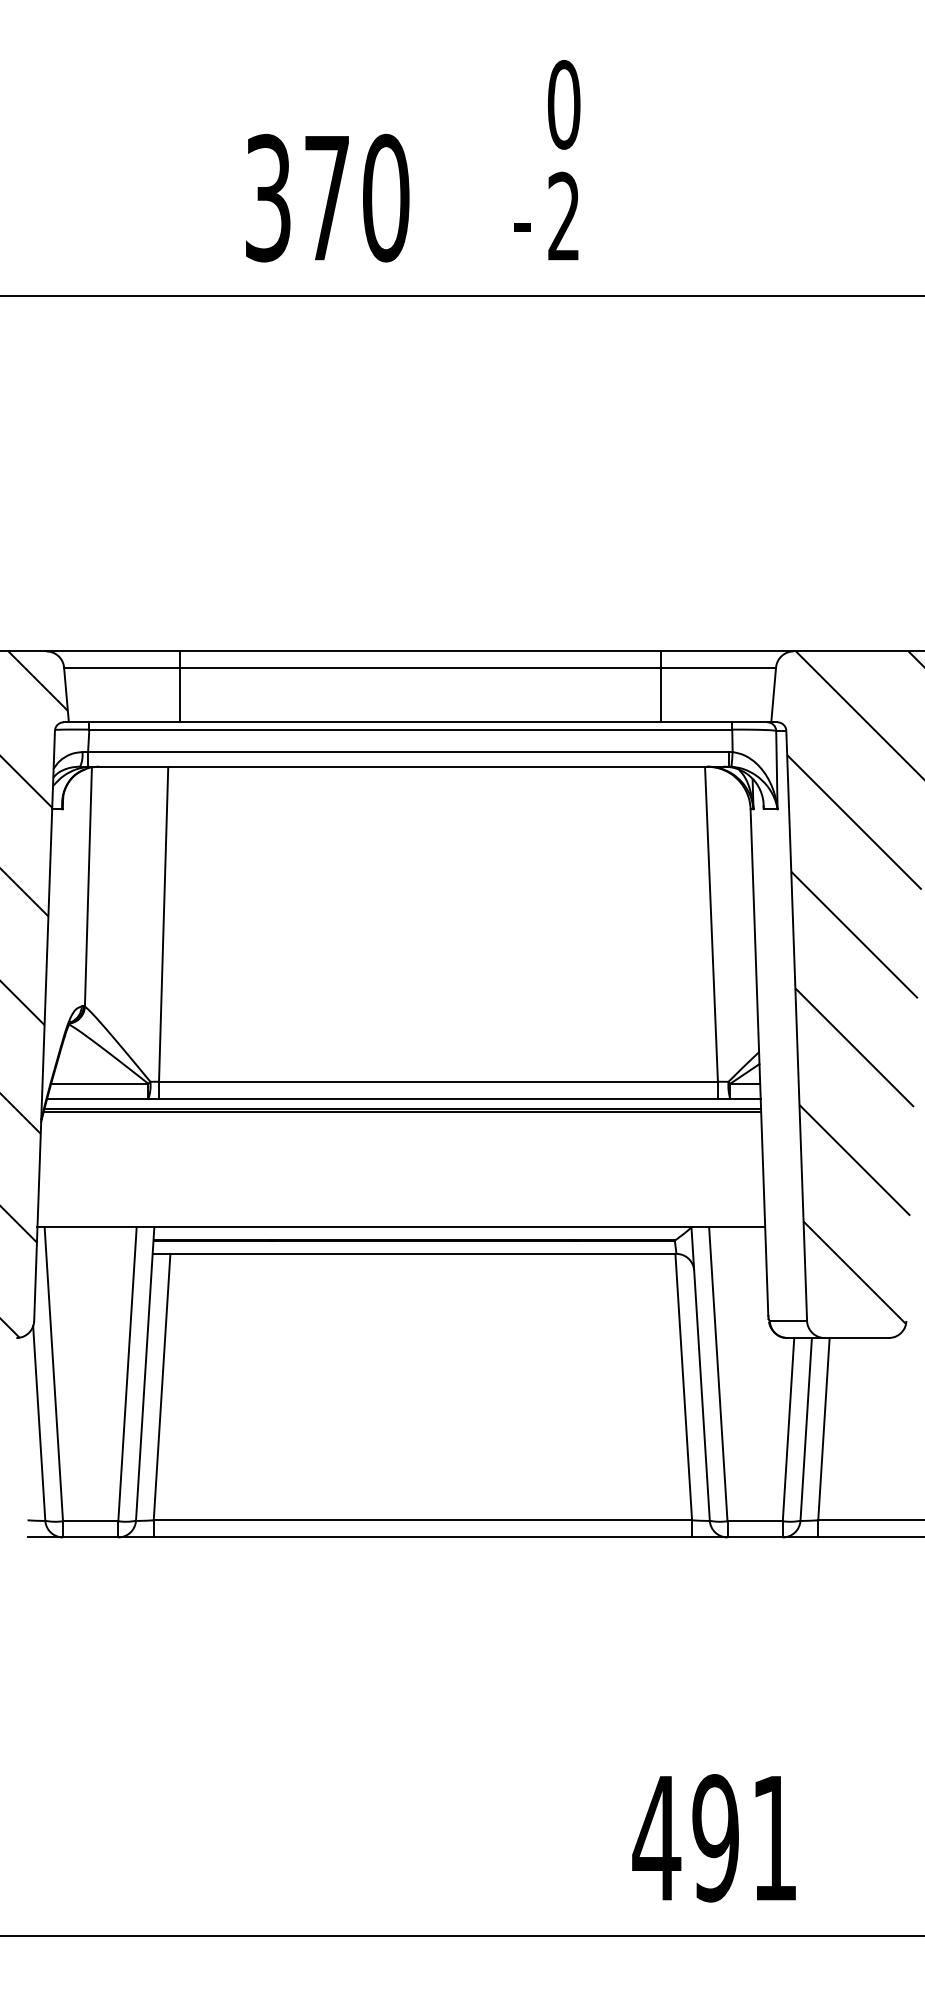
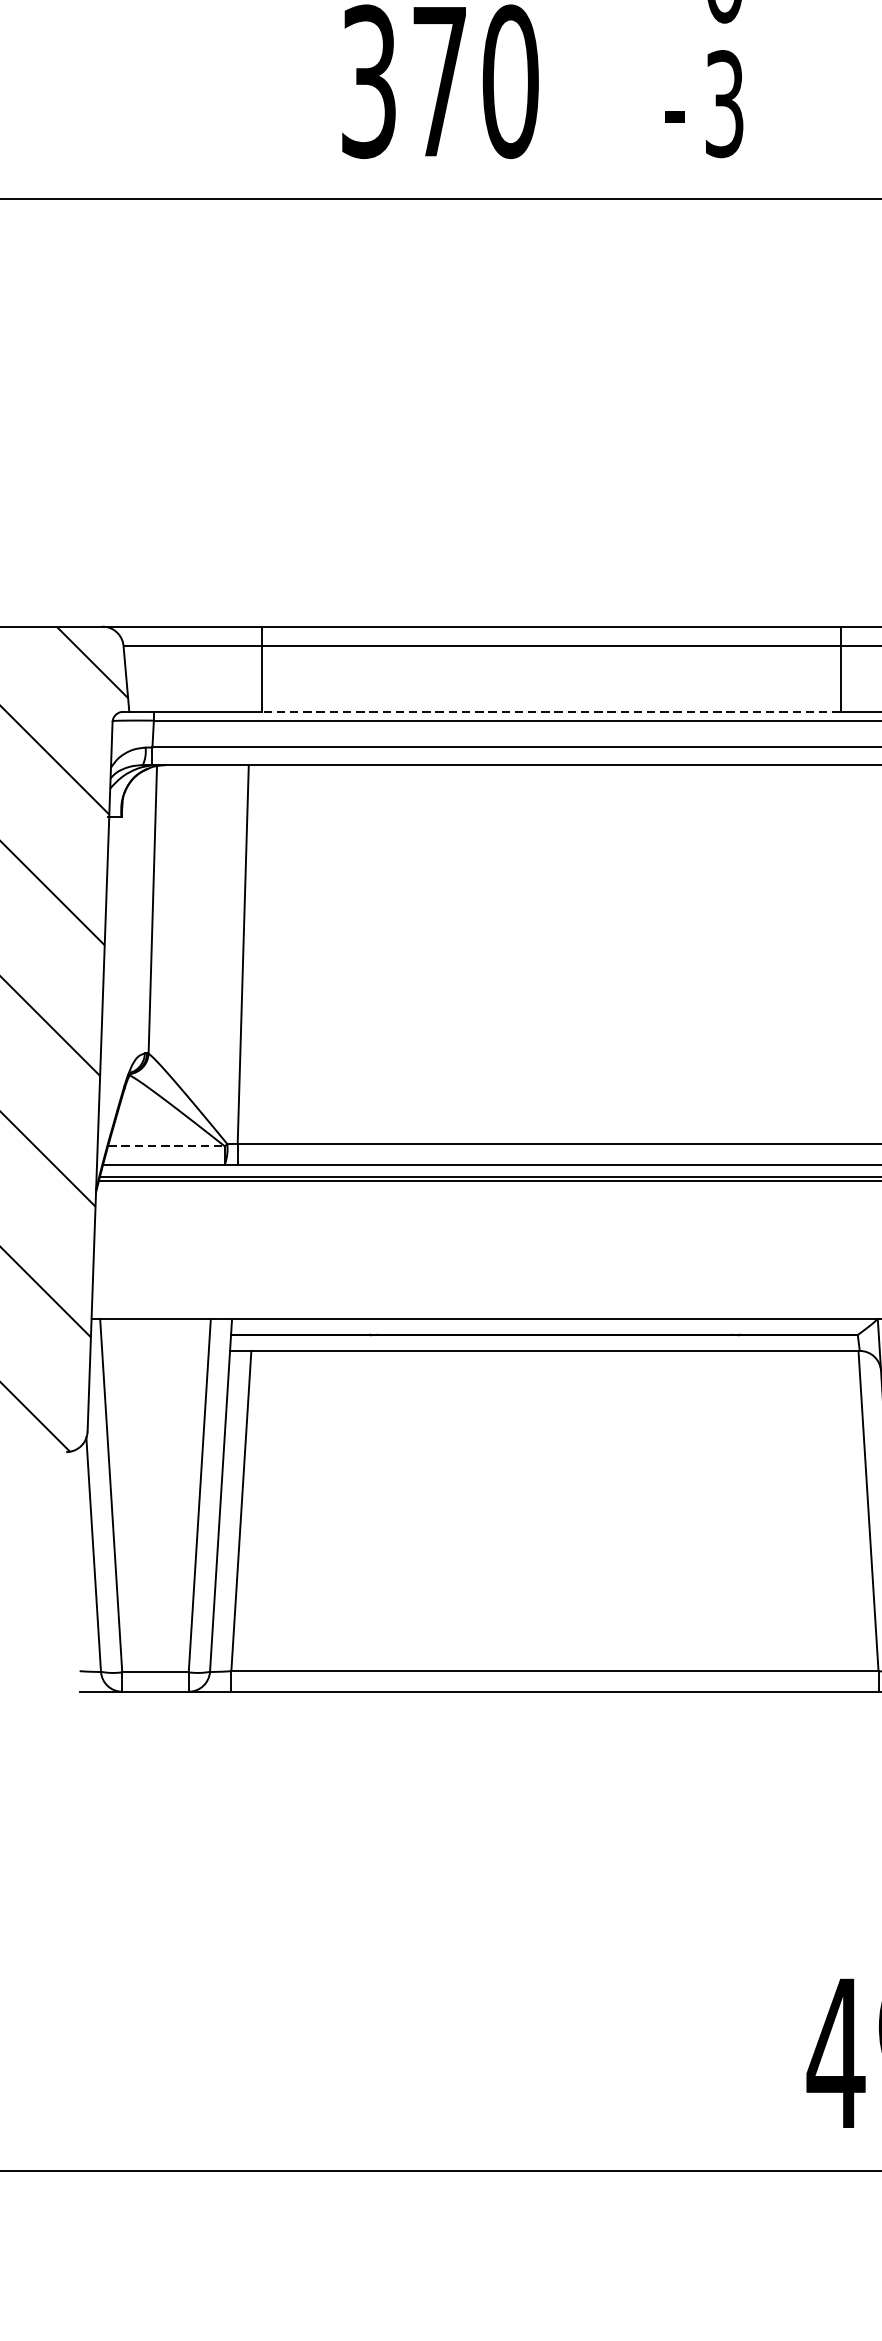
text: (563, 216) -> (723, 103), 2 -> 3
line: (419, 722) -> (550, 712), solid -> dashed
line: (99, 1083) -> (166, 1146), solid -> dashed

